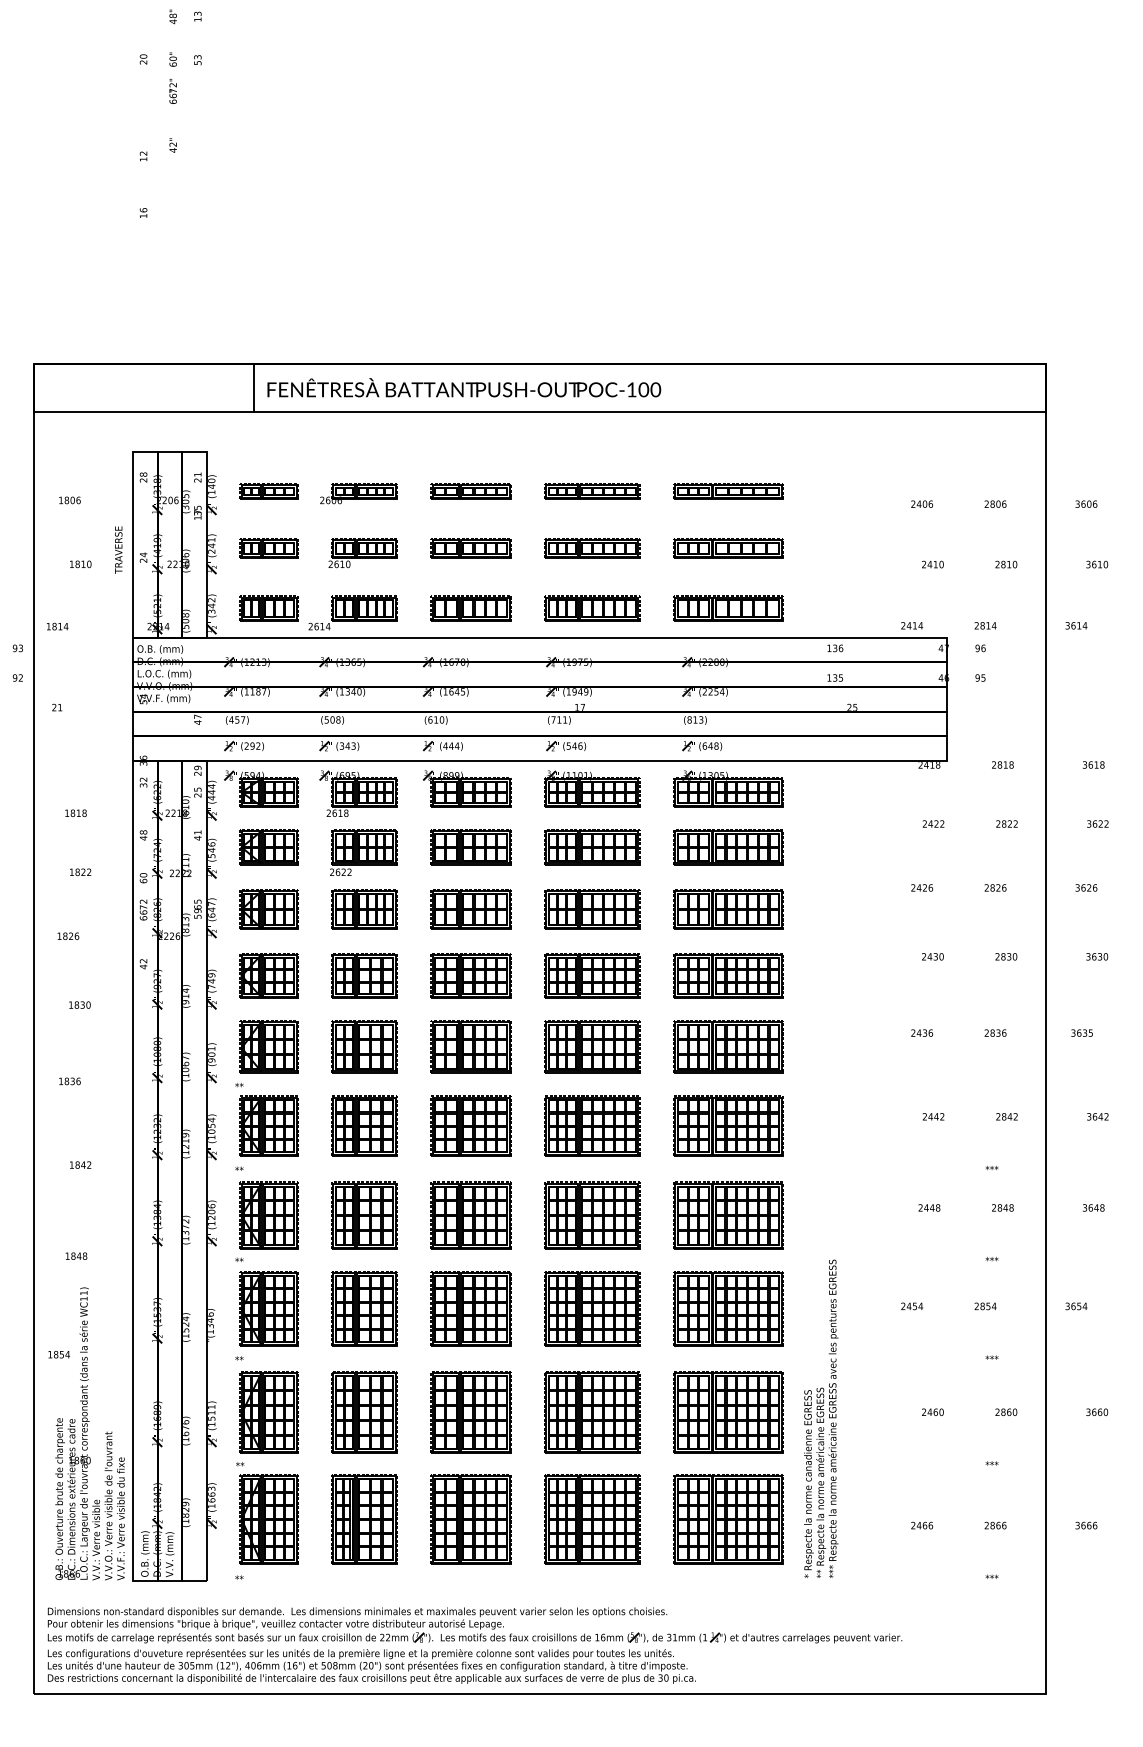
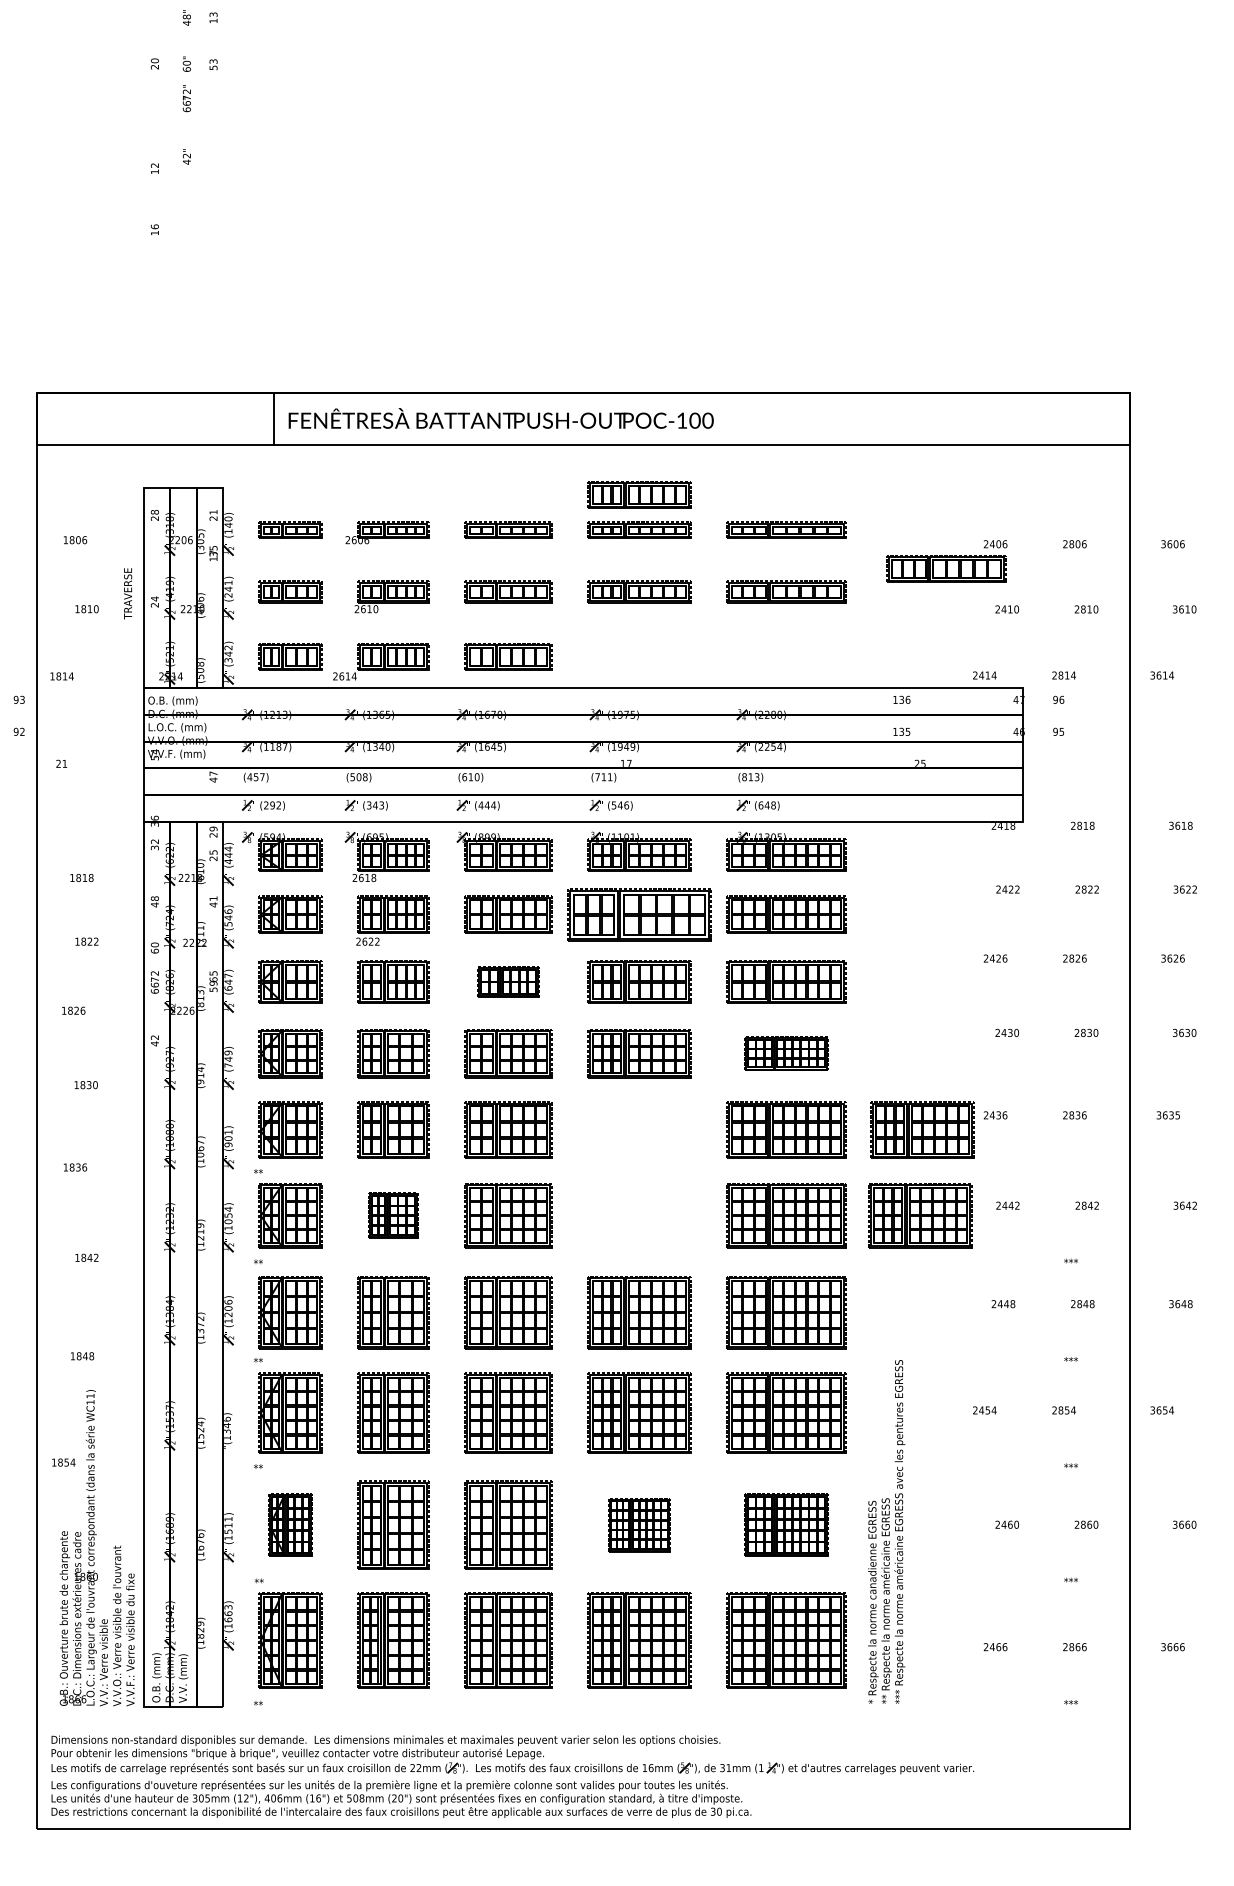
part: (592, 608) -> (639, 494), moved
part: (728, 608) -> (946, 568), moved
part: (592, 847) -> (639, 914), size x1.4
part: (471, 909) -> (508, 981), size x0.7
part: (728, 975) -> (786, 1053), size x0.7
part: (592, 1046) -> (922, 1129), moved
part: (364, 1125) -> (393, 1215), size x0.7
part: (592, 1125) -> (920, 1215), moved
part: (269, 1412) -> (290, 1524), size x0.7
part: (592, 1412) -> (639, 1524), size x0.6
part: (728, 1412) -> (786, 1524), size x0.7

